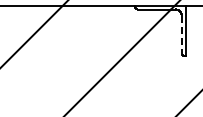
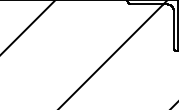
line: (181, 35) -> (173, 30), dashed -> solid

